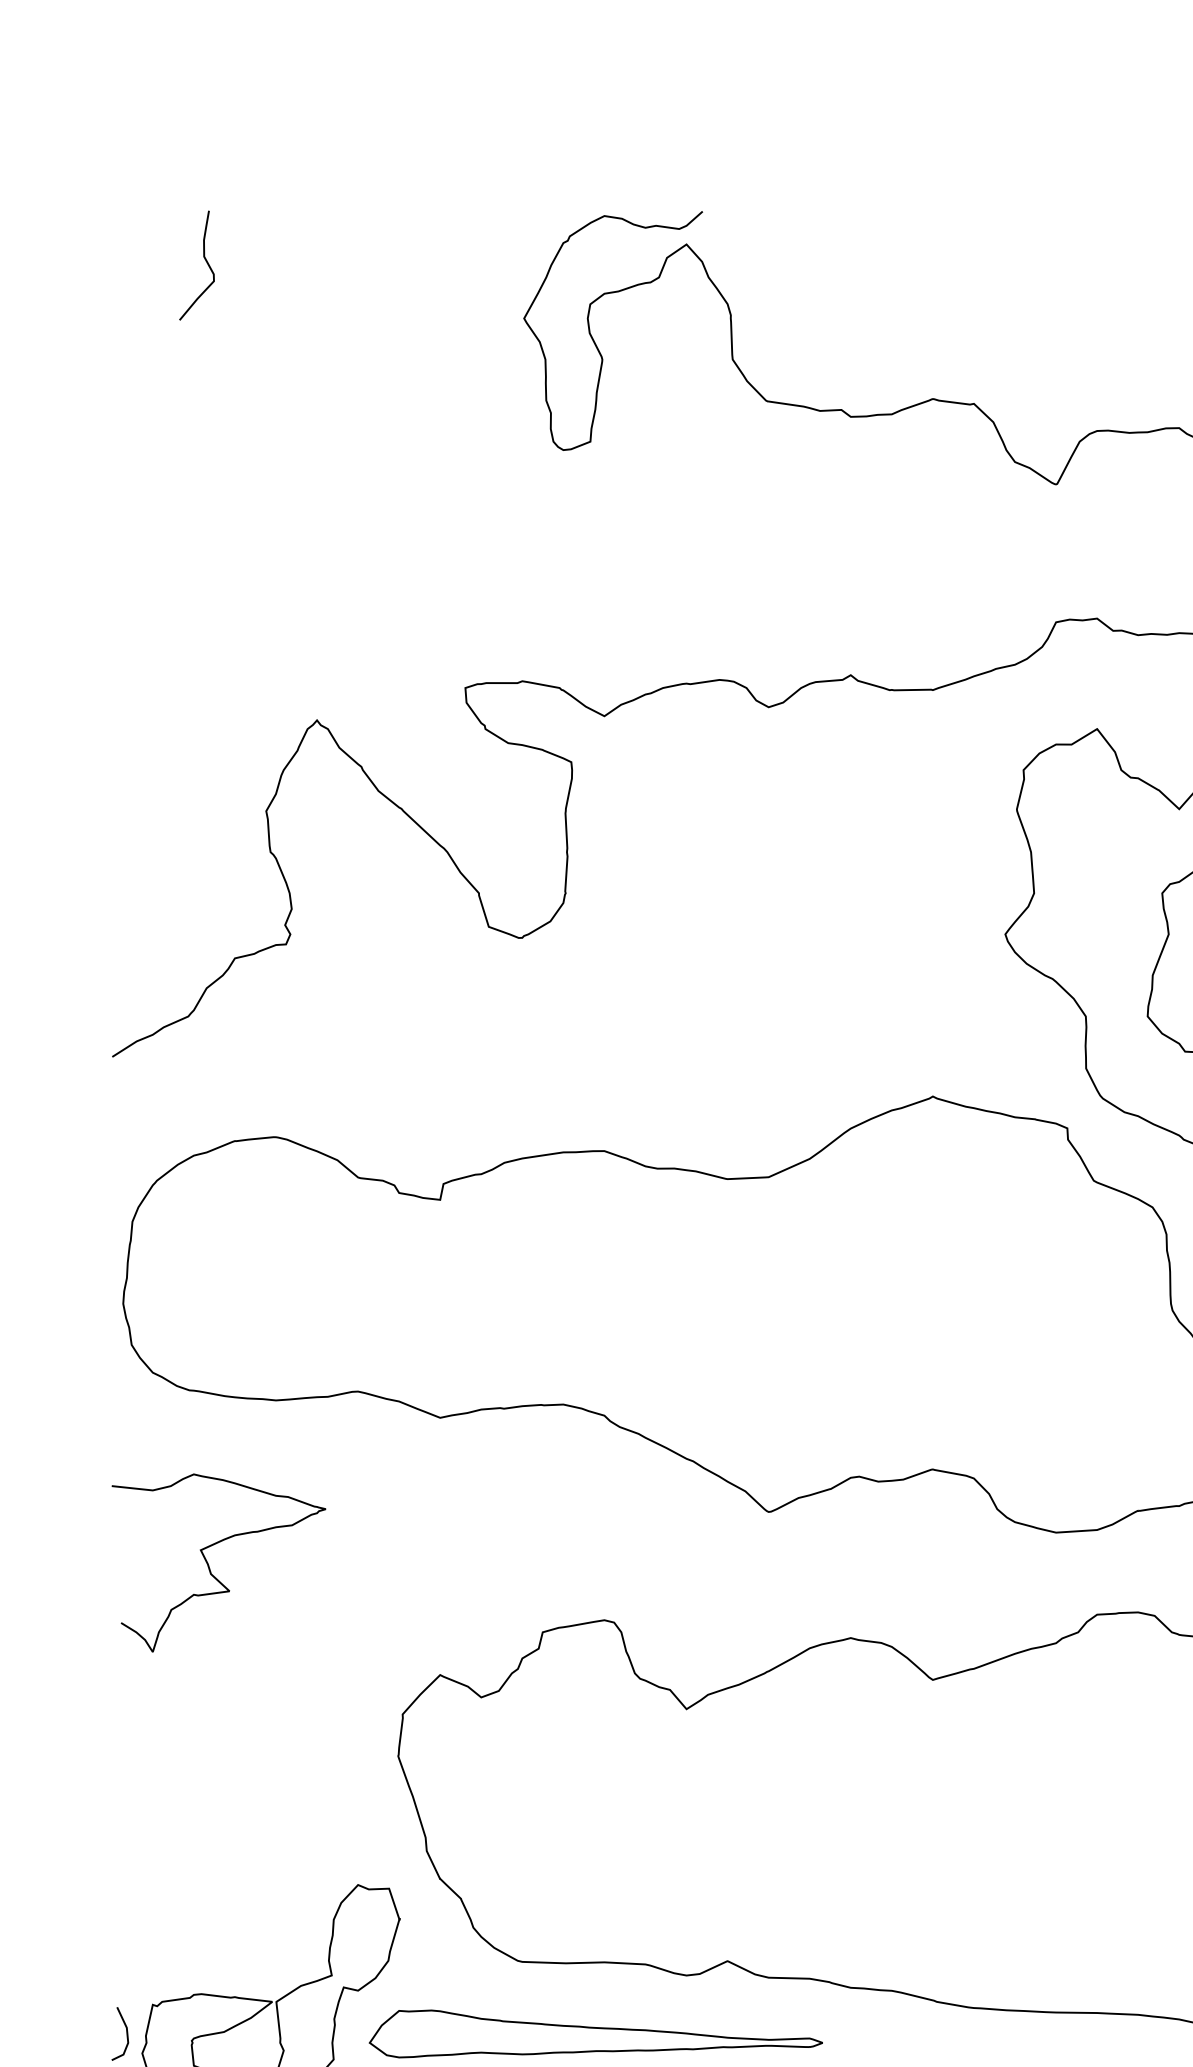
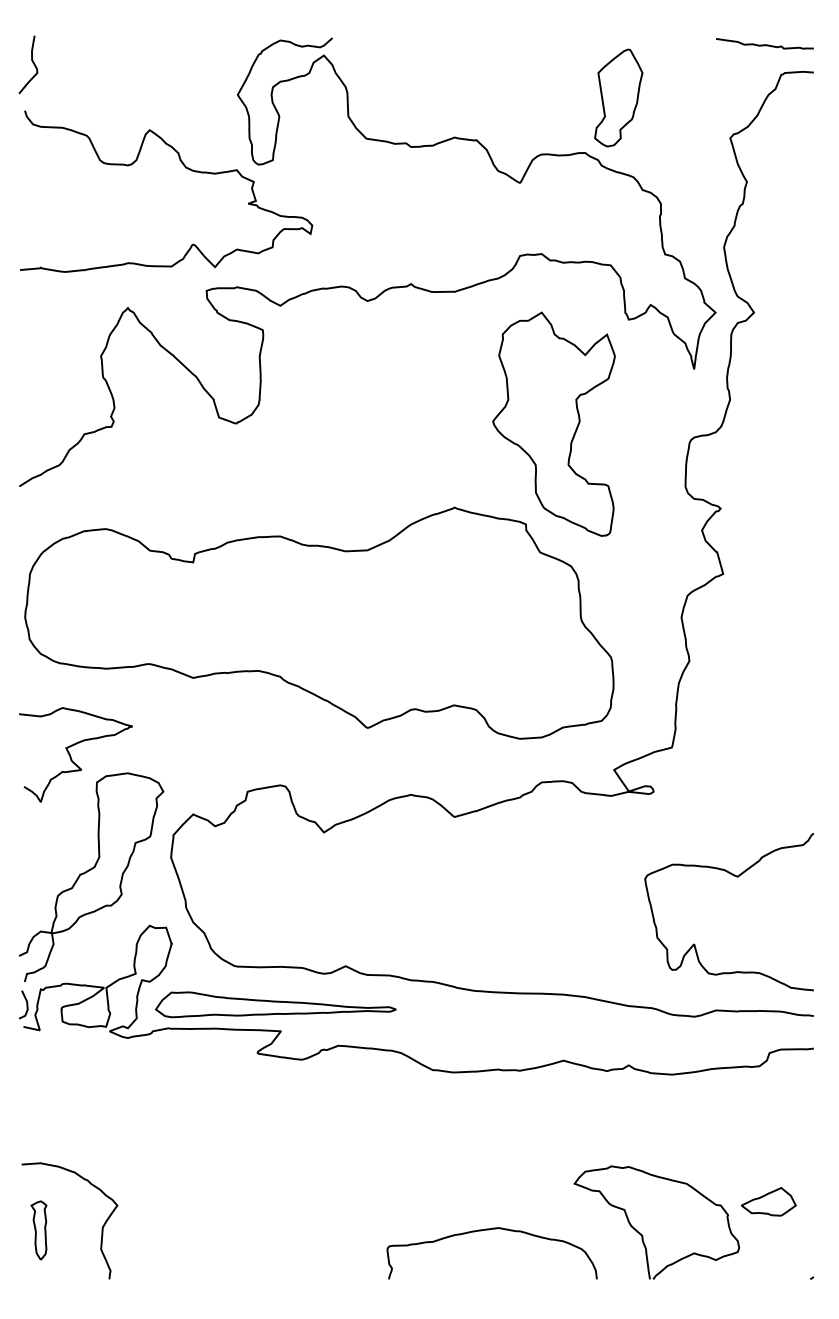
curve: (204, 263) -> (32, 63), moved
curve: (425, 457) -> (185, 168), added
curve: (244, 1782) -> (89, 871), added

